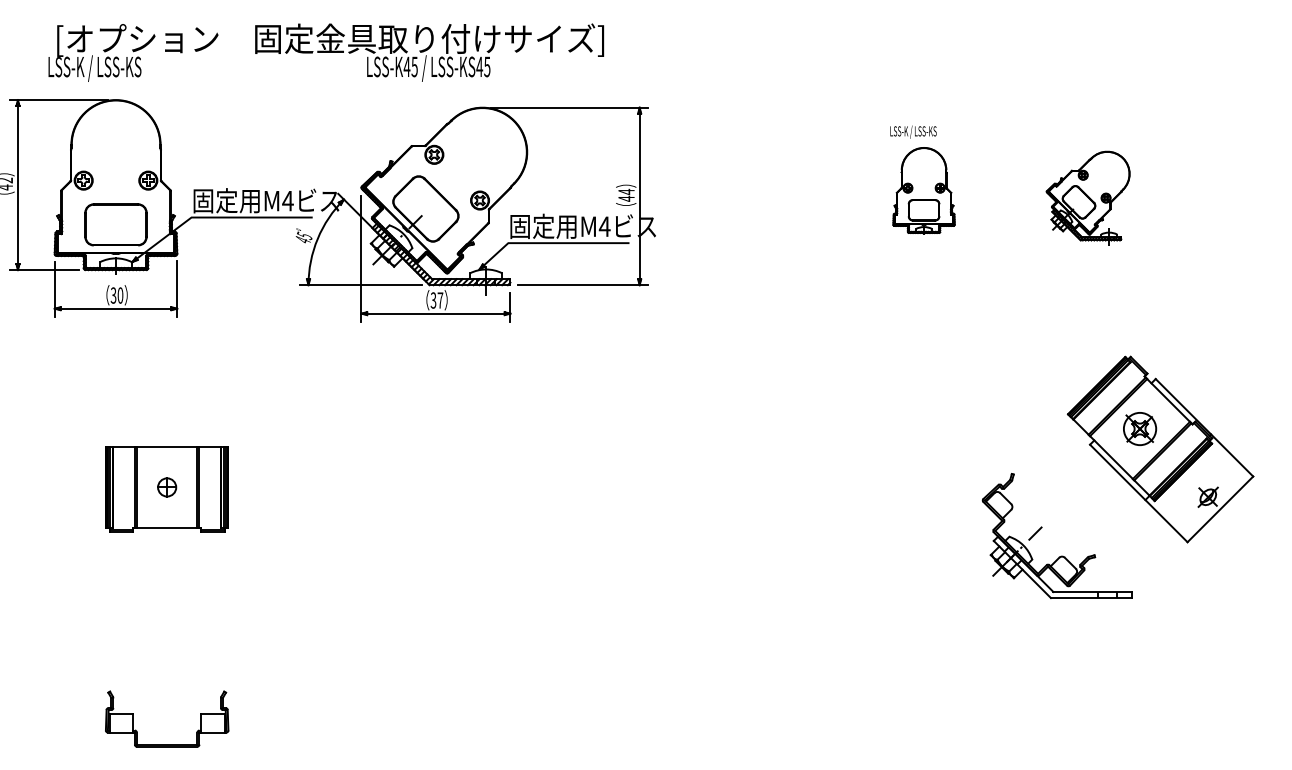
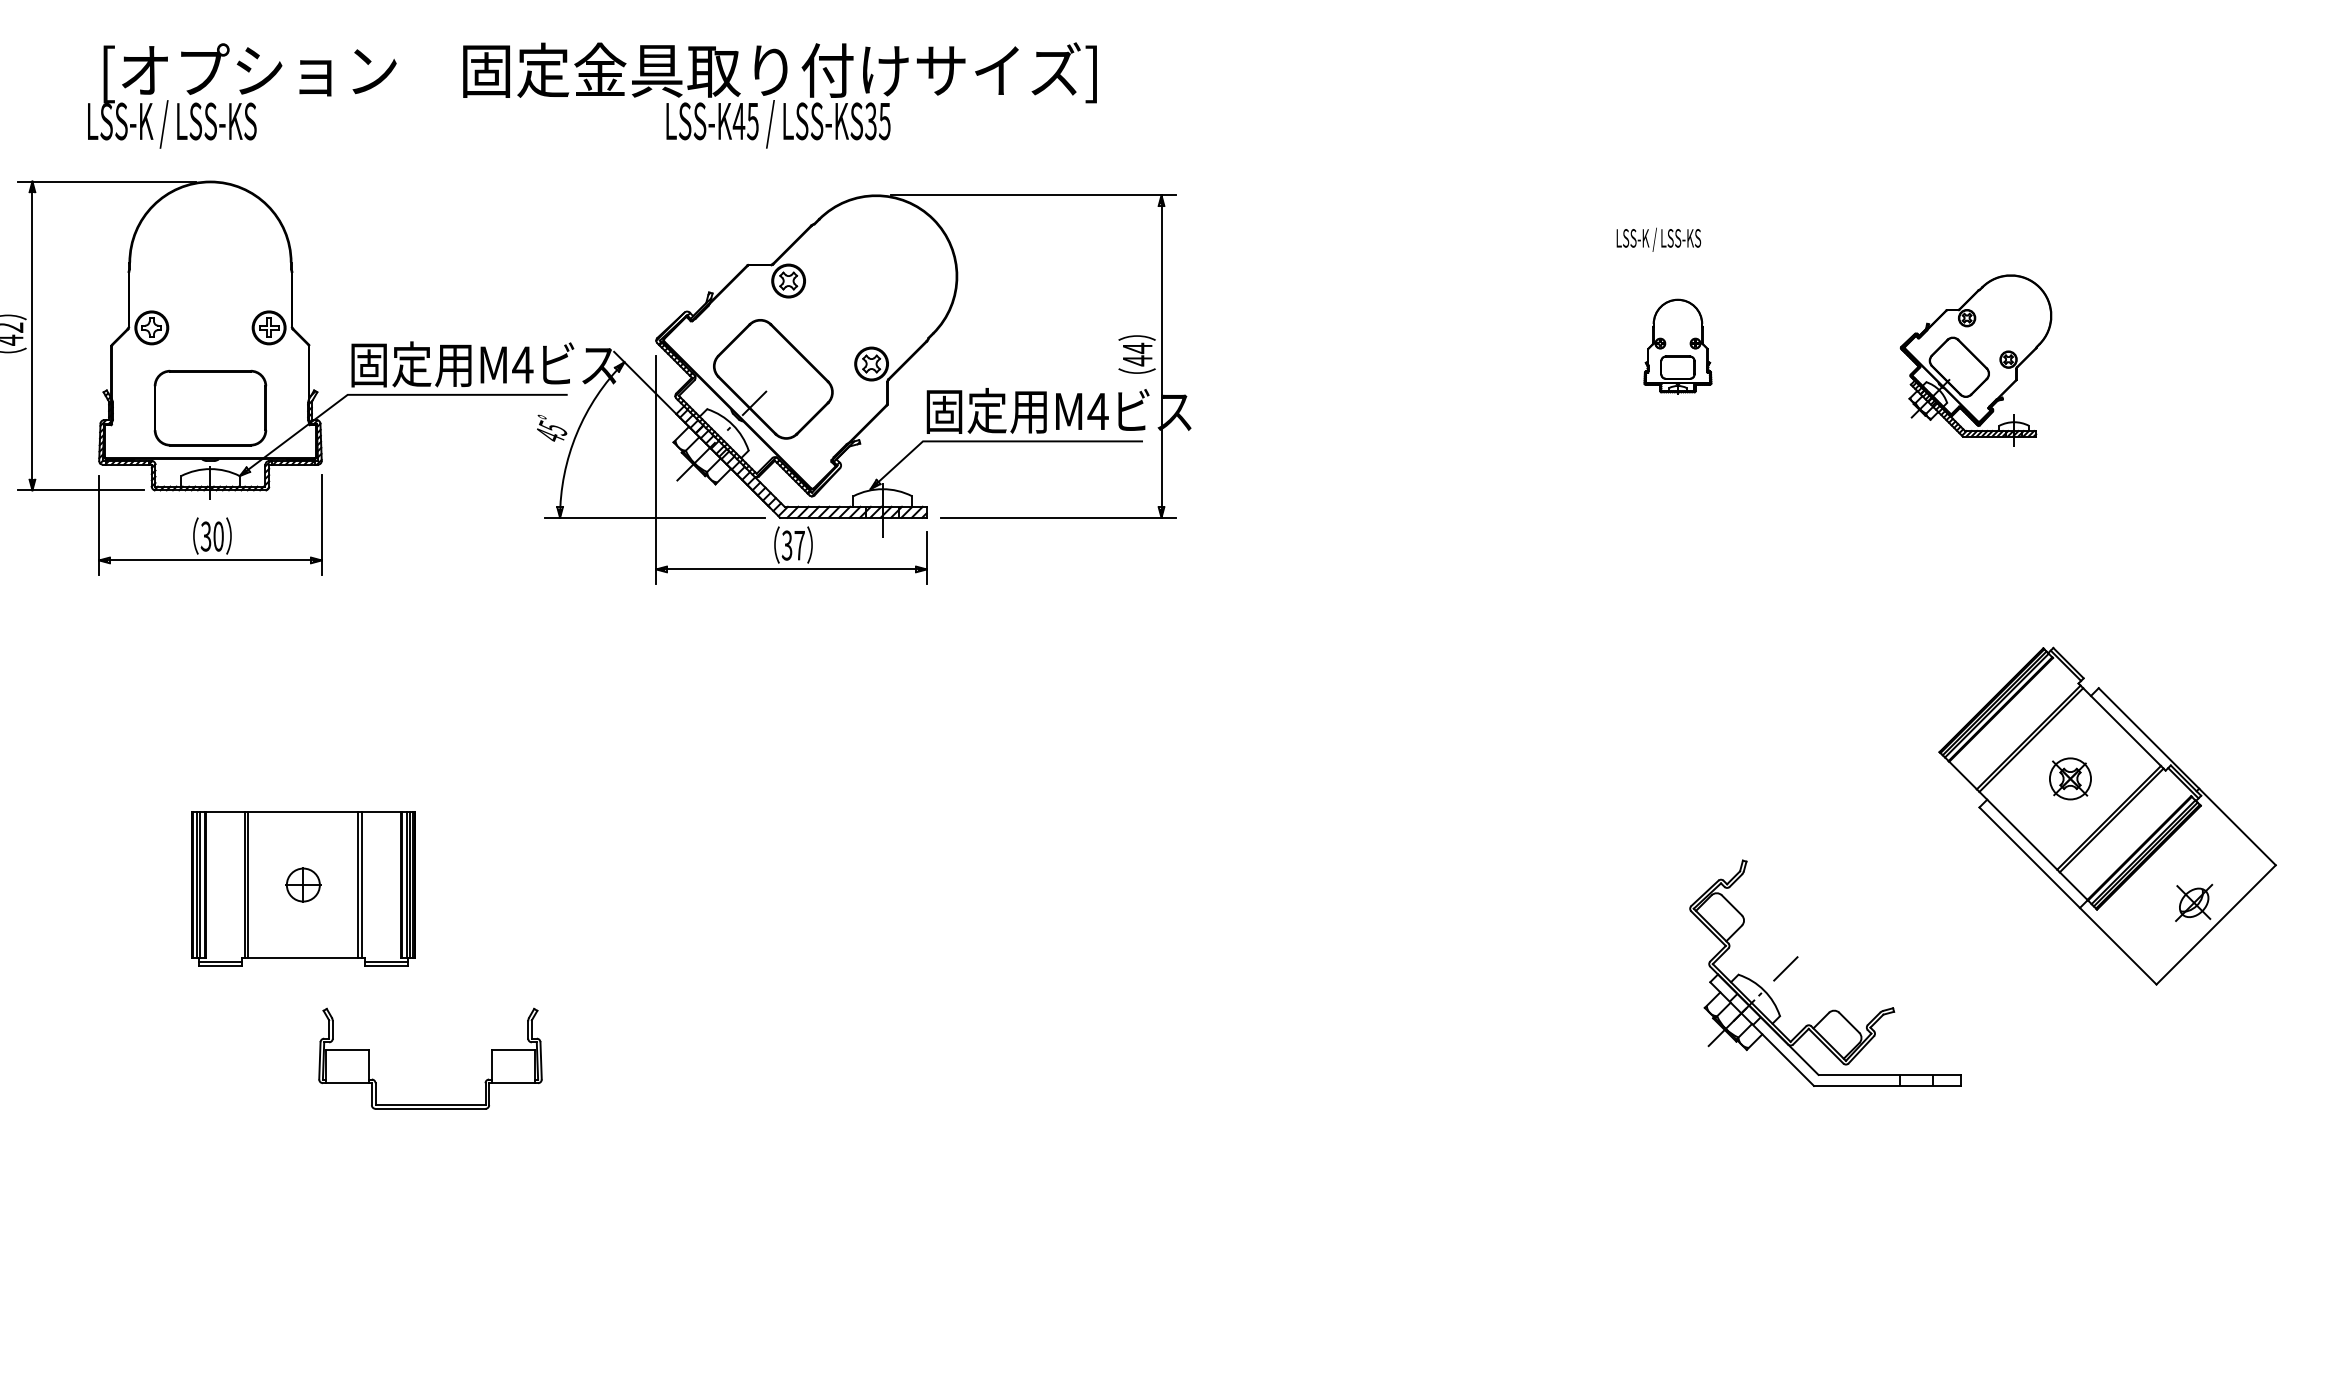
text: (479, 66) -> (870, 120), LSS-KS45 -> LSS-KS35
part: (923, 190) -> (1676, 345), size x0.6
part: (1140, 428) -> (2071, 778), size x0.7
part: (1042, 527) -> (1798, 957), moved
part: (167, 744) -> (431, 1104), moved

